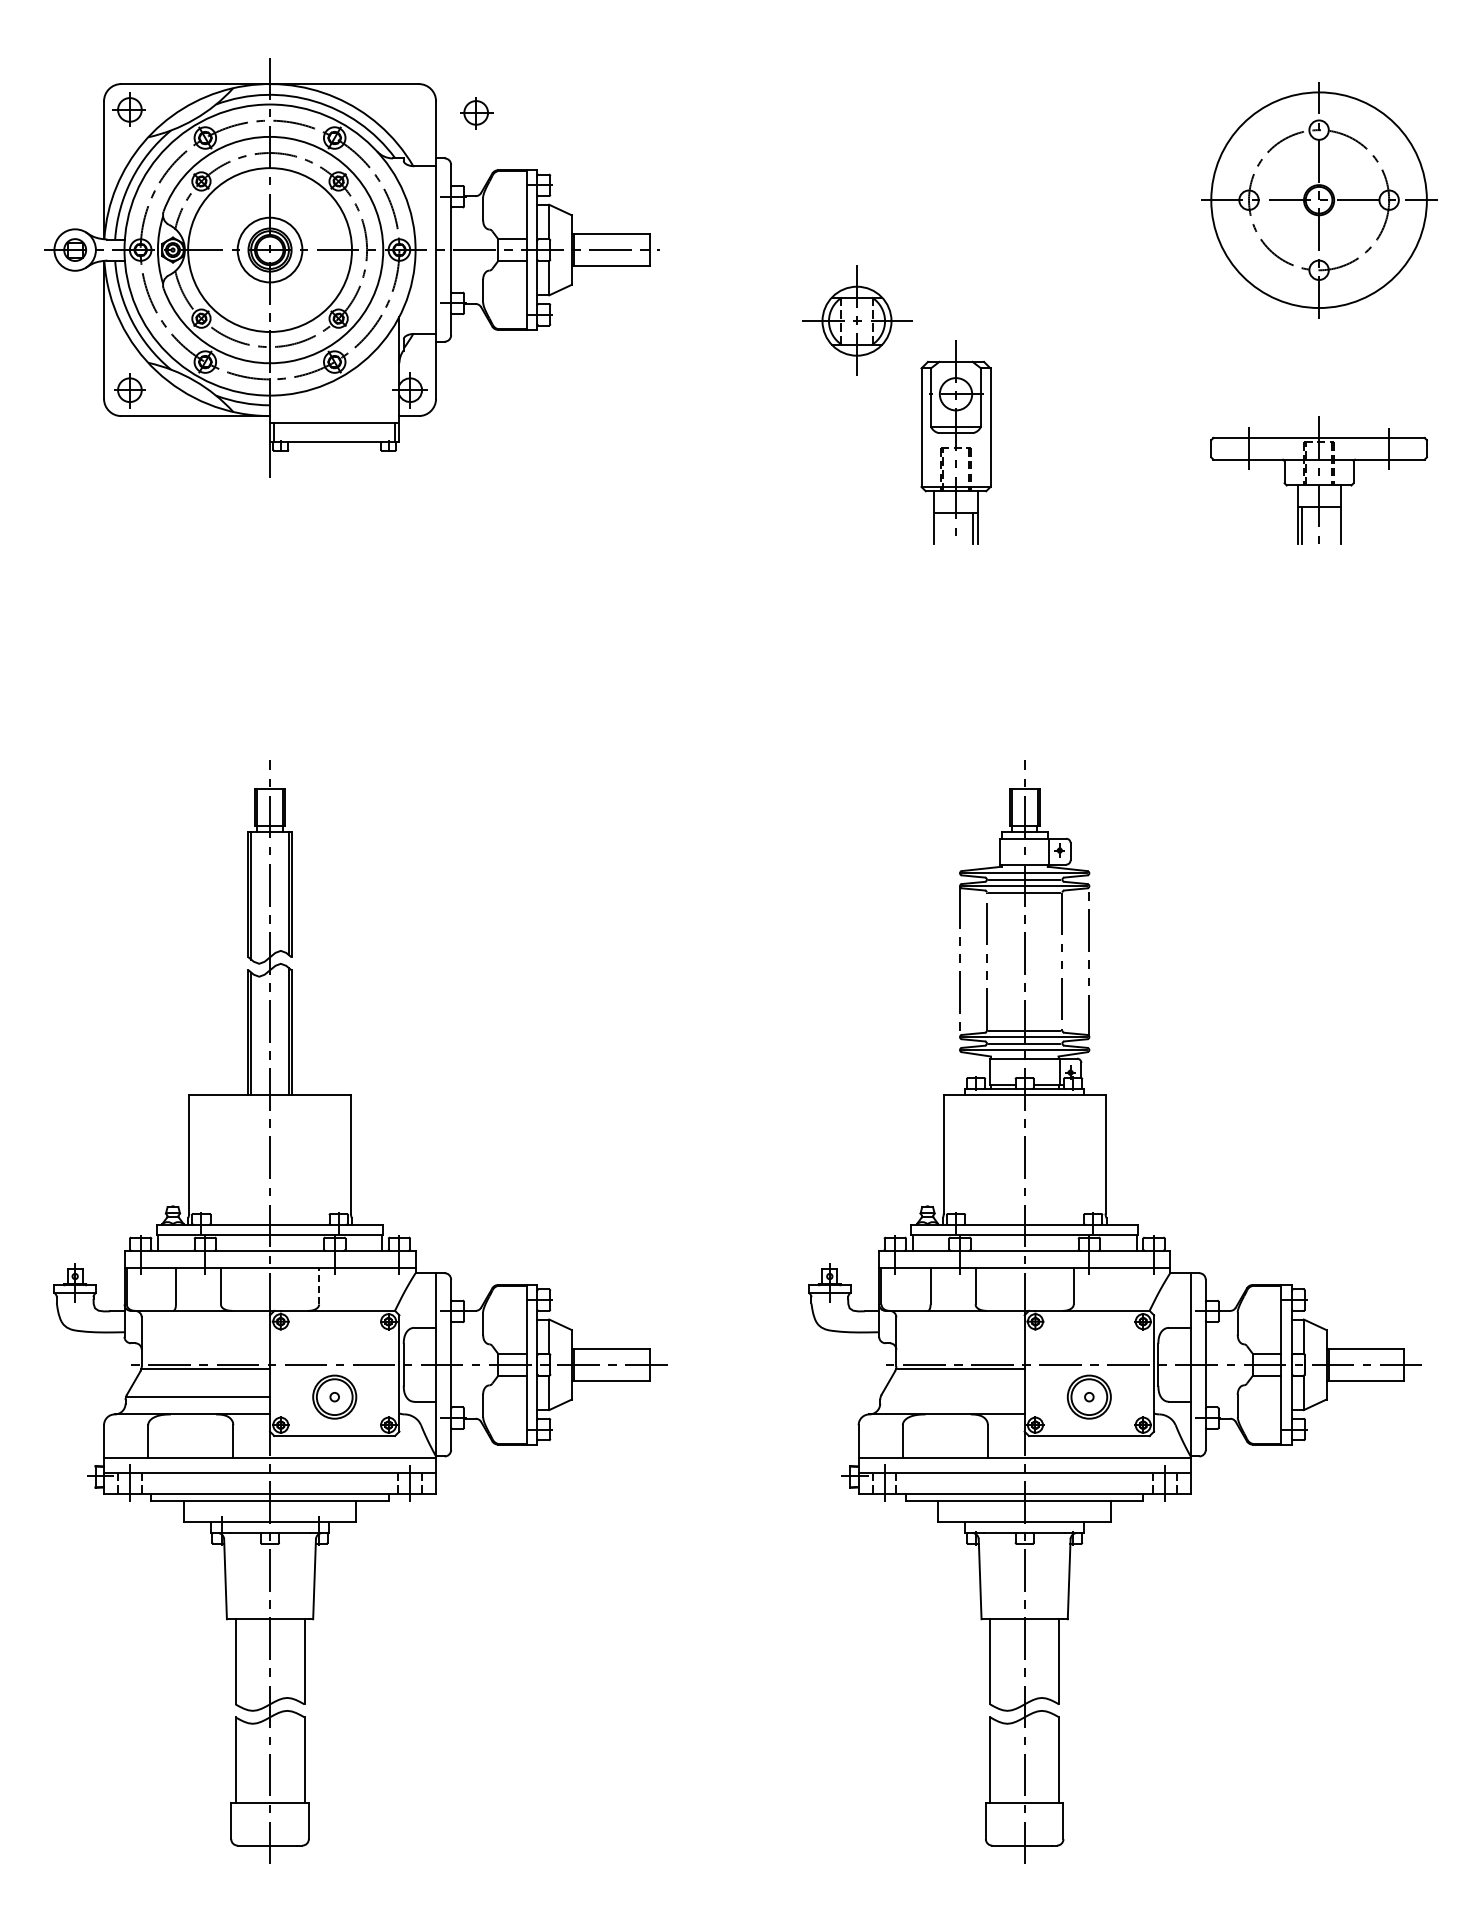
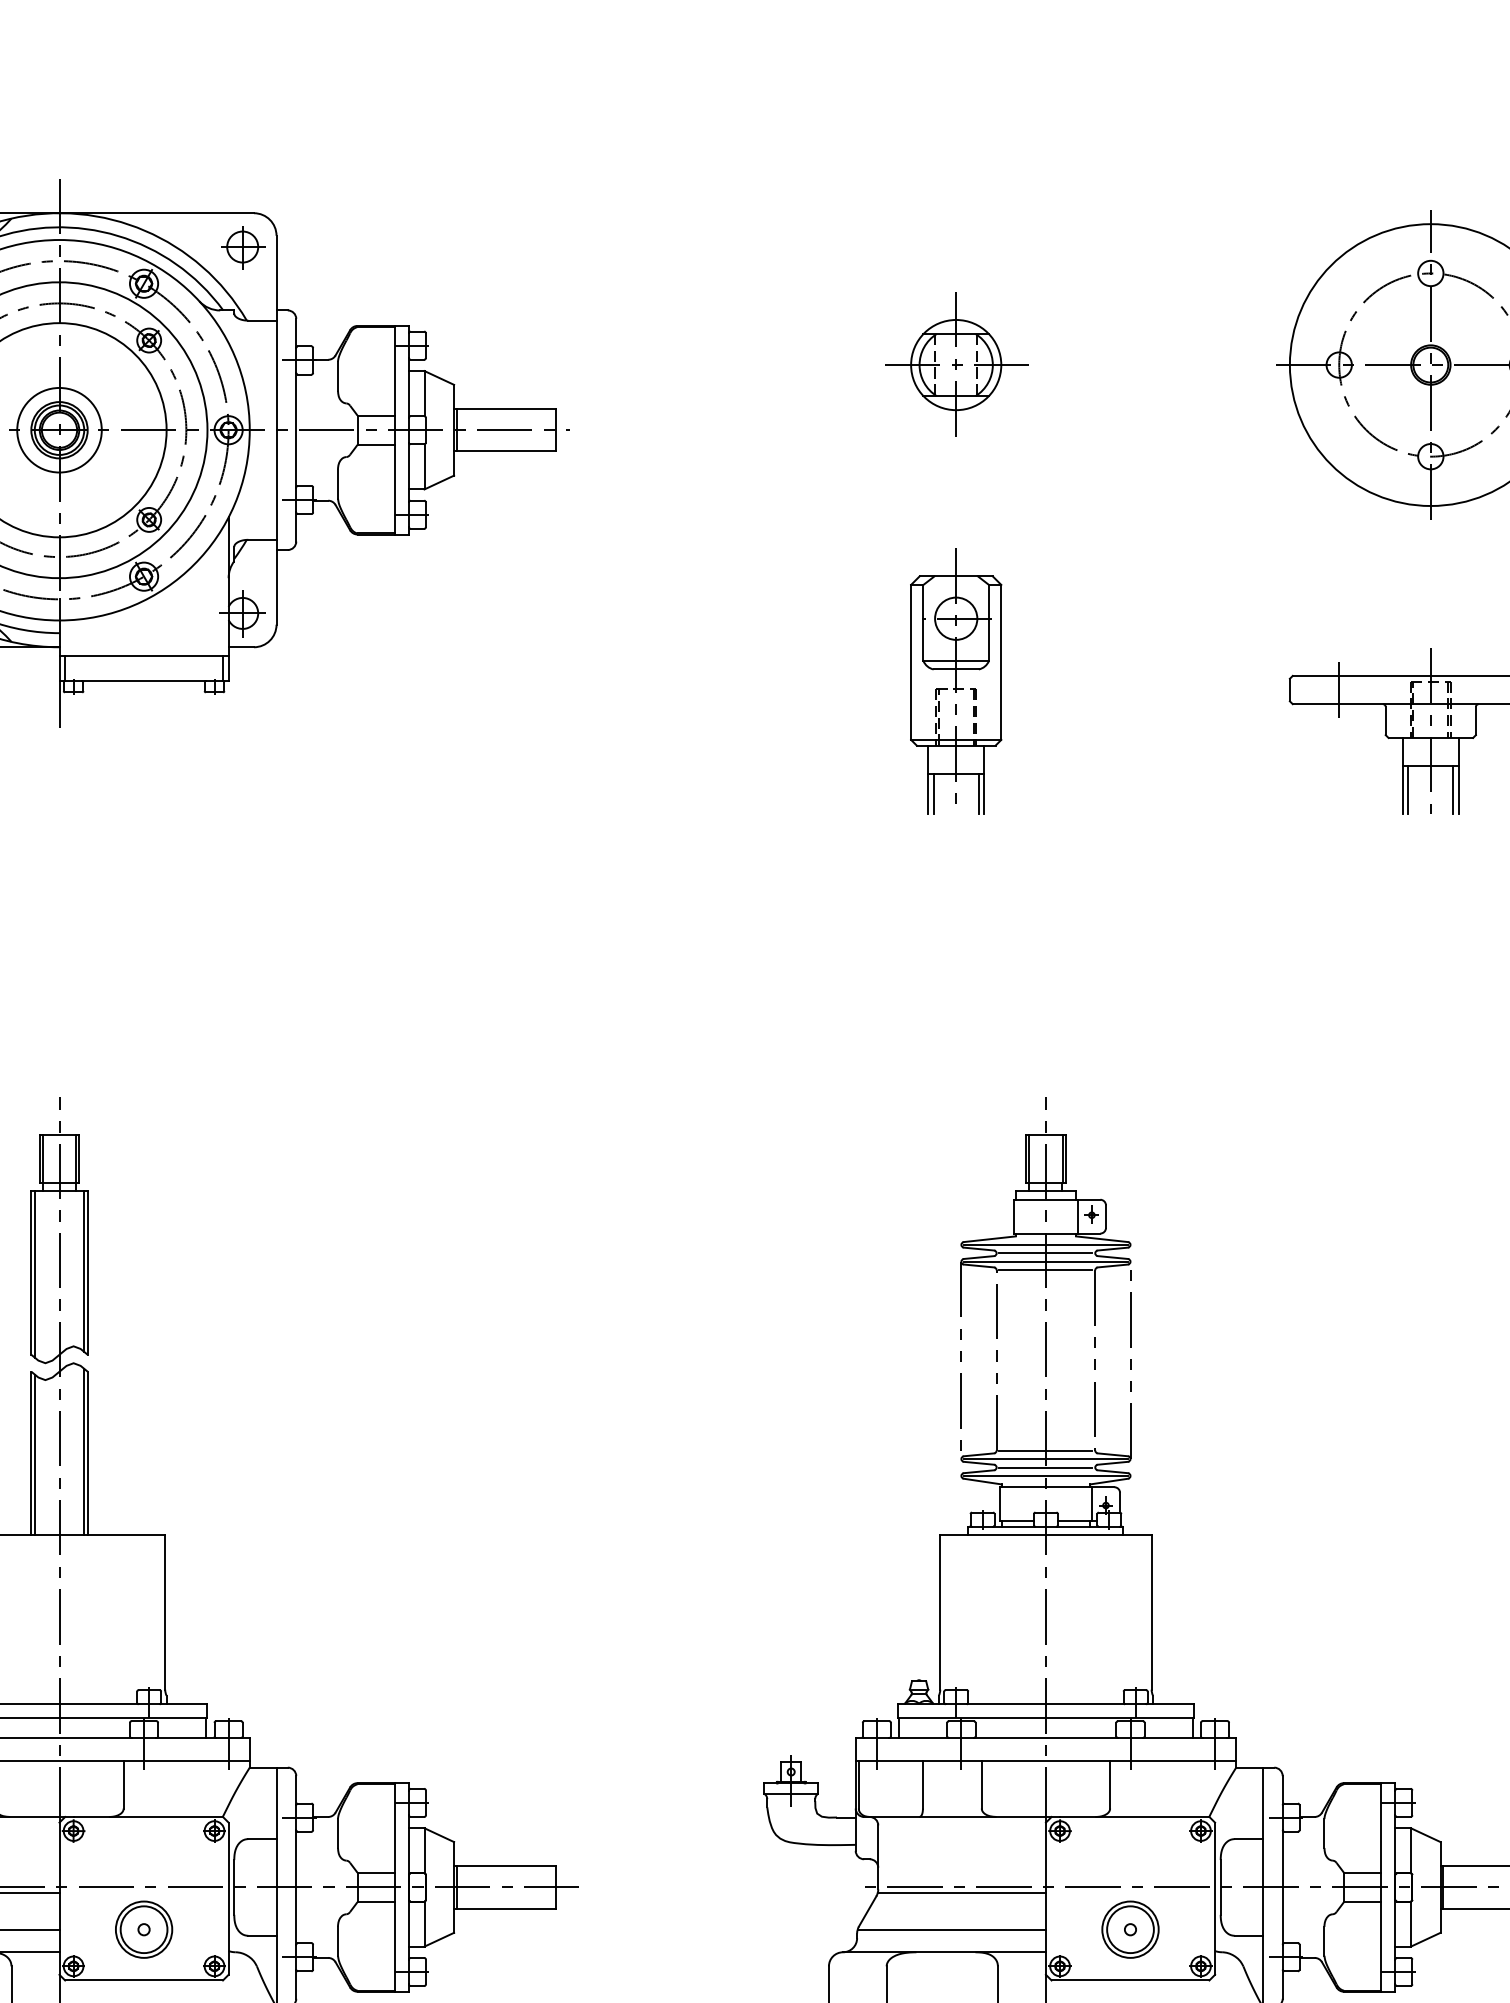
part: (476, 113) -> (243, 247), moved
part: (857, 320) -> (956, 364), moved
line: (1336, 525) -> (1453, 790), added
line: (938, 527) -> (933, 792), added
line: (319, 1285) -> (124, 1783), dashed -> solid
line: (952, 1397) -> (951, 1930), added

